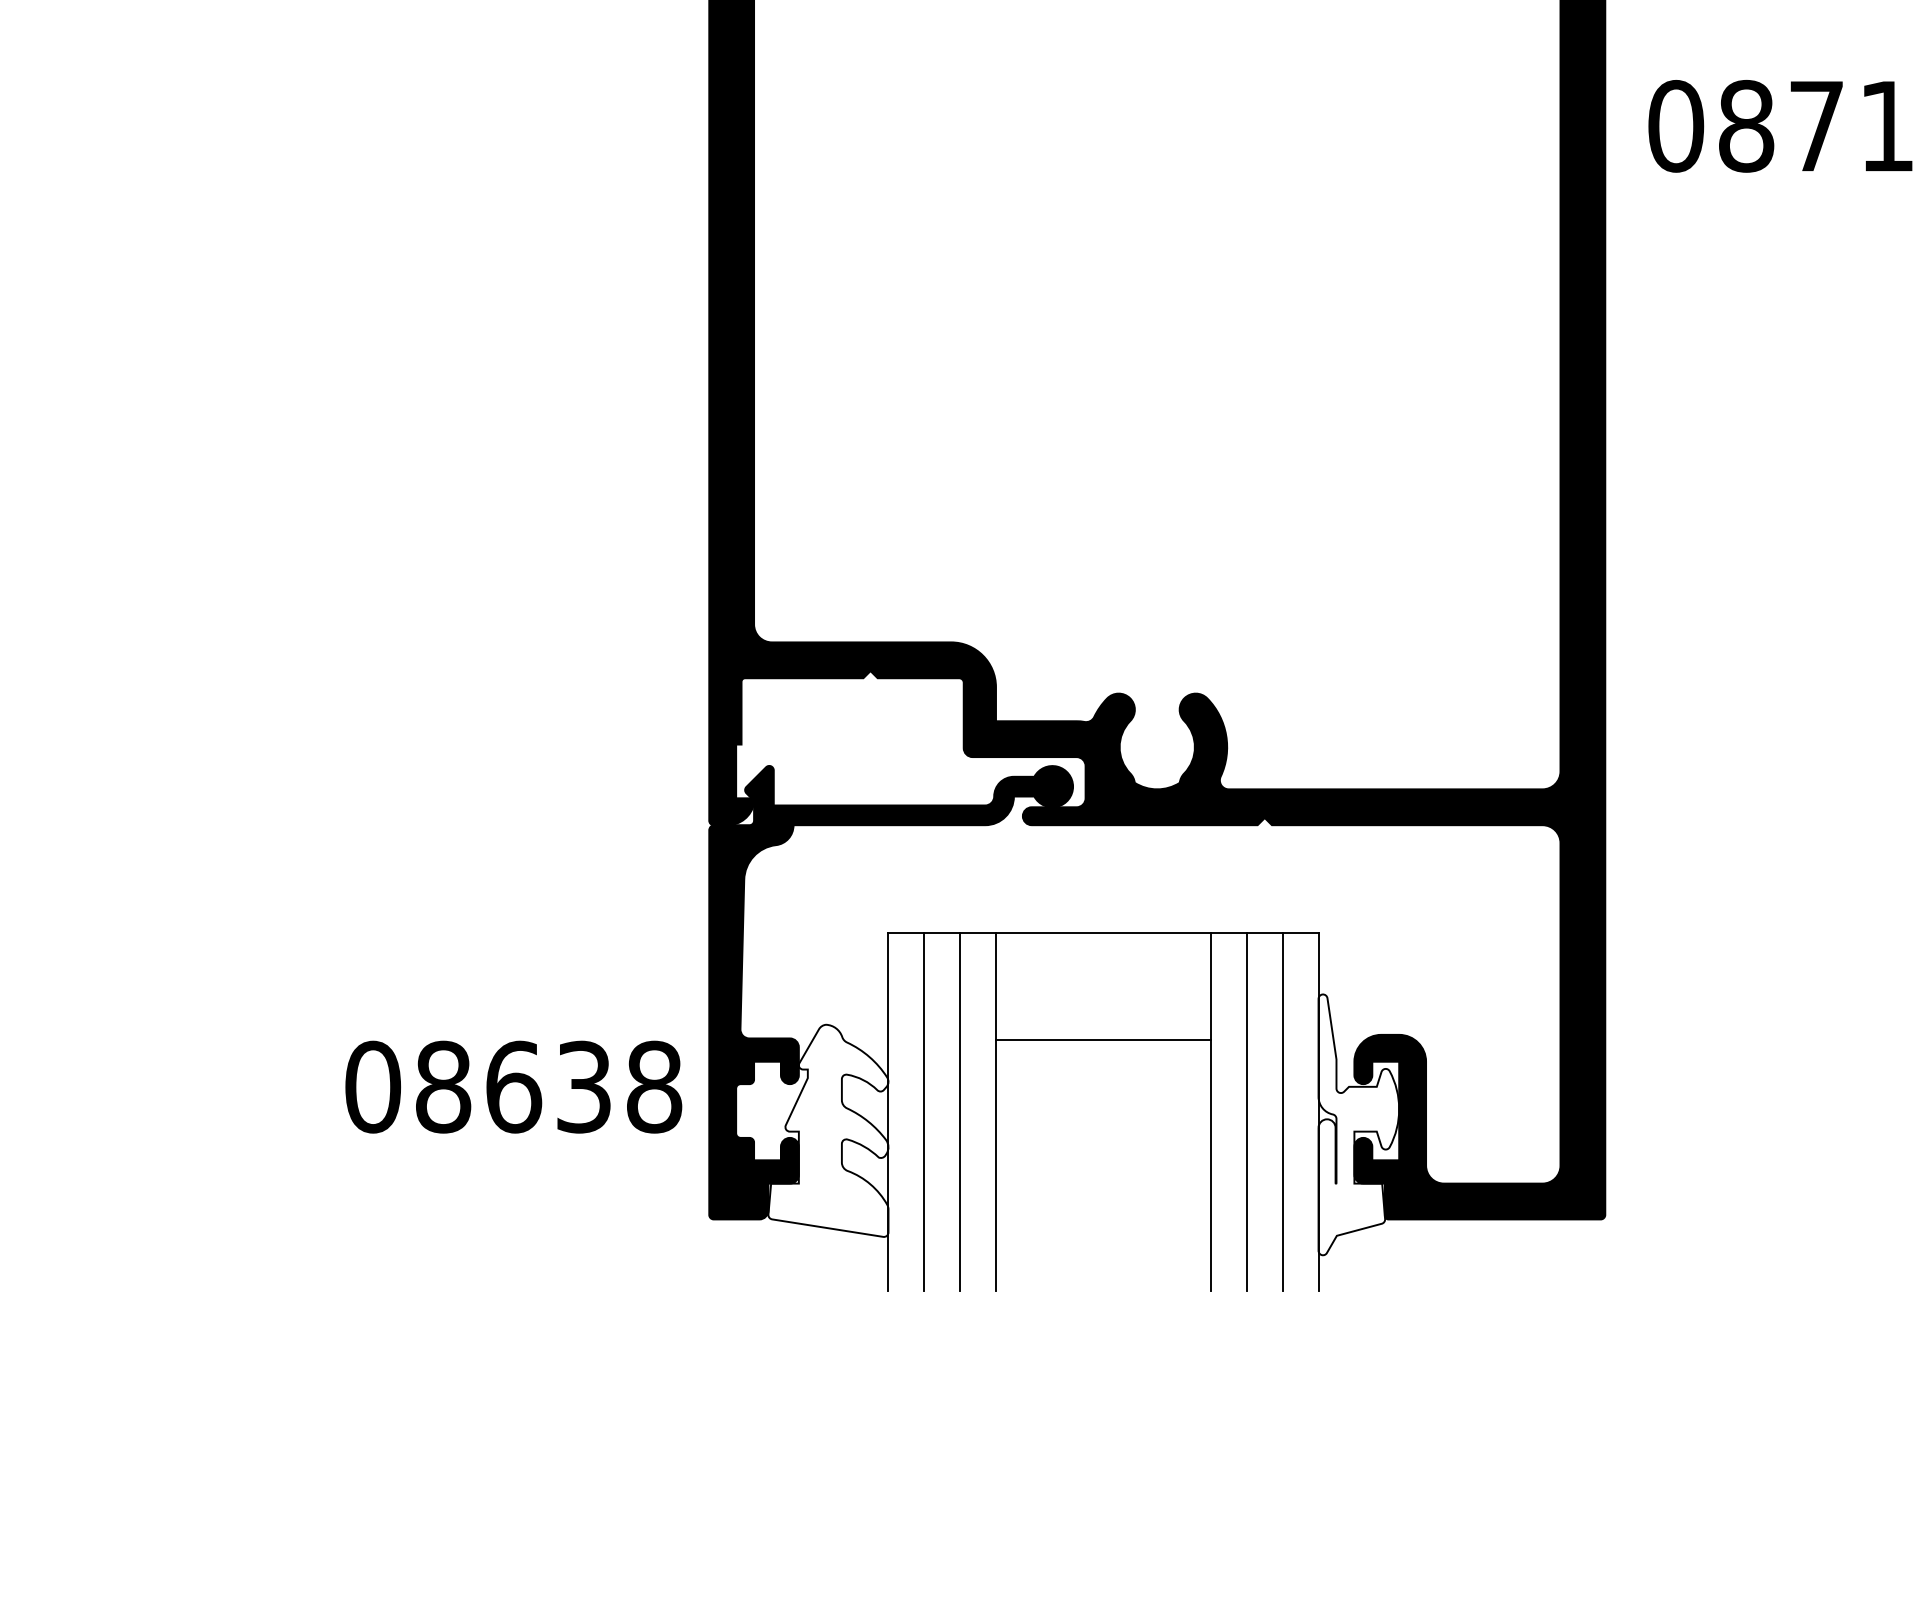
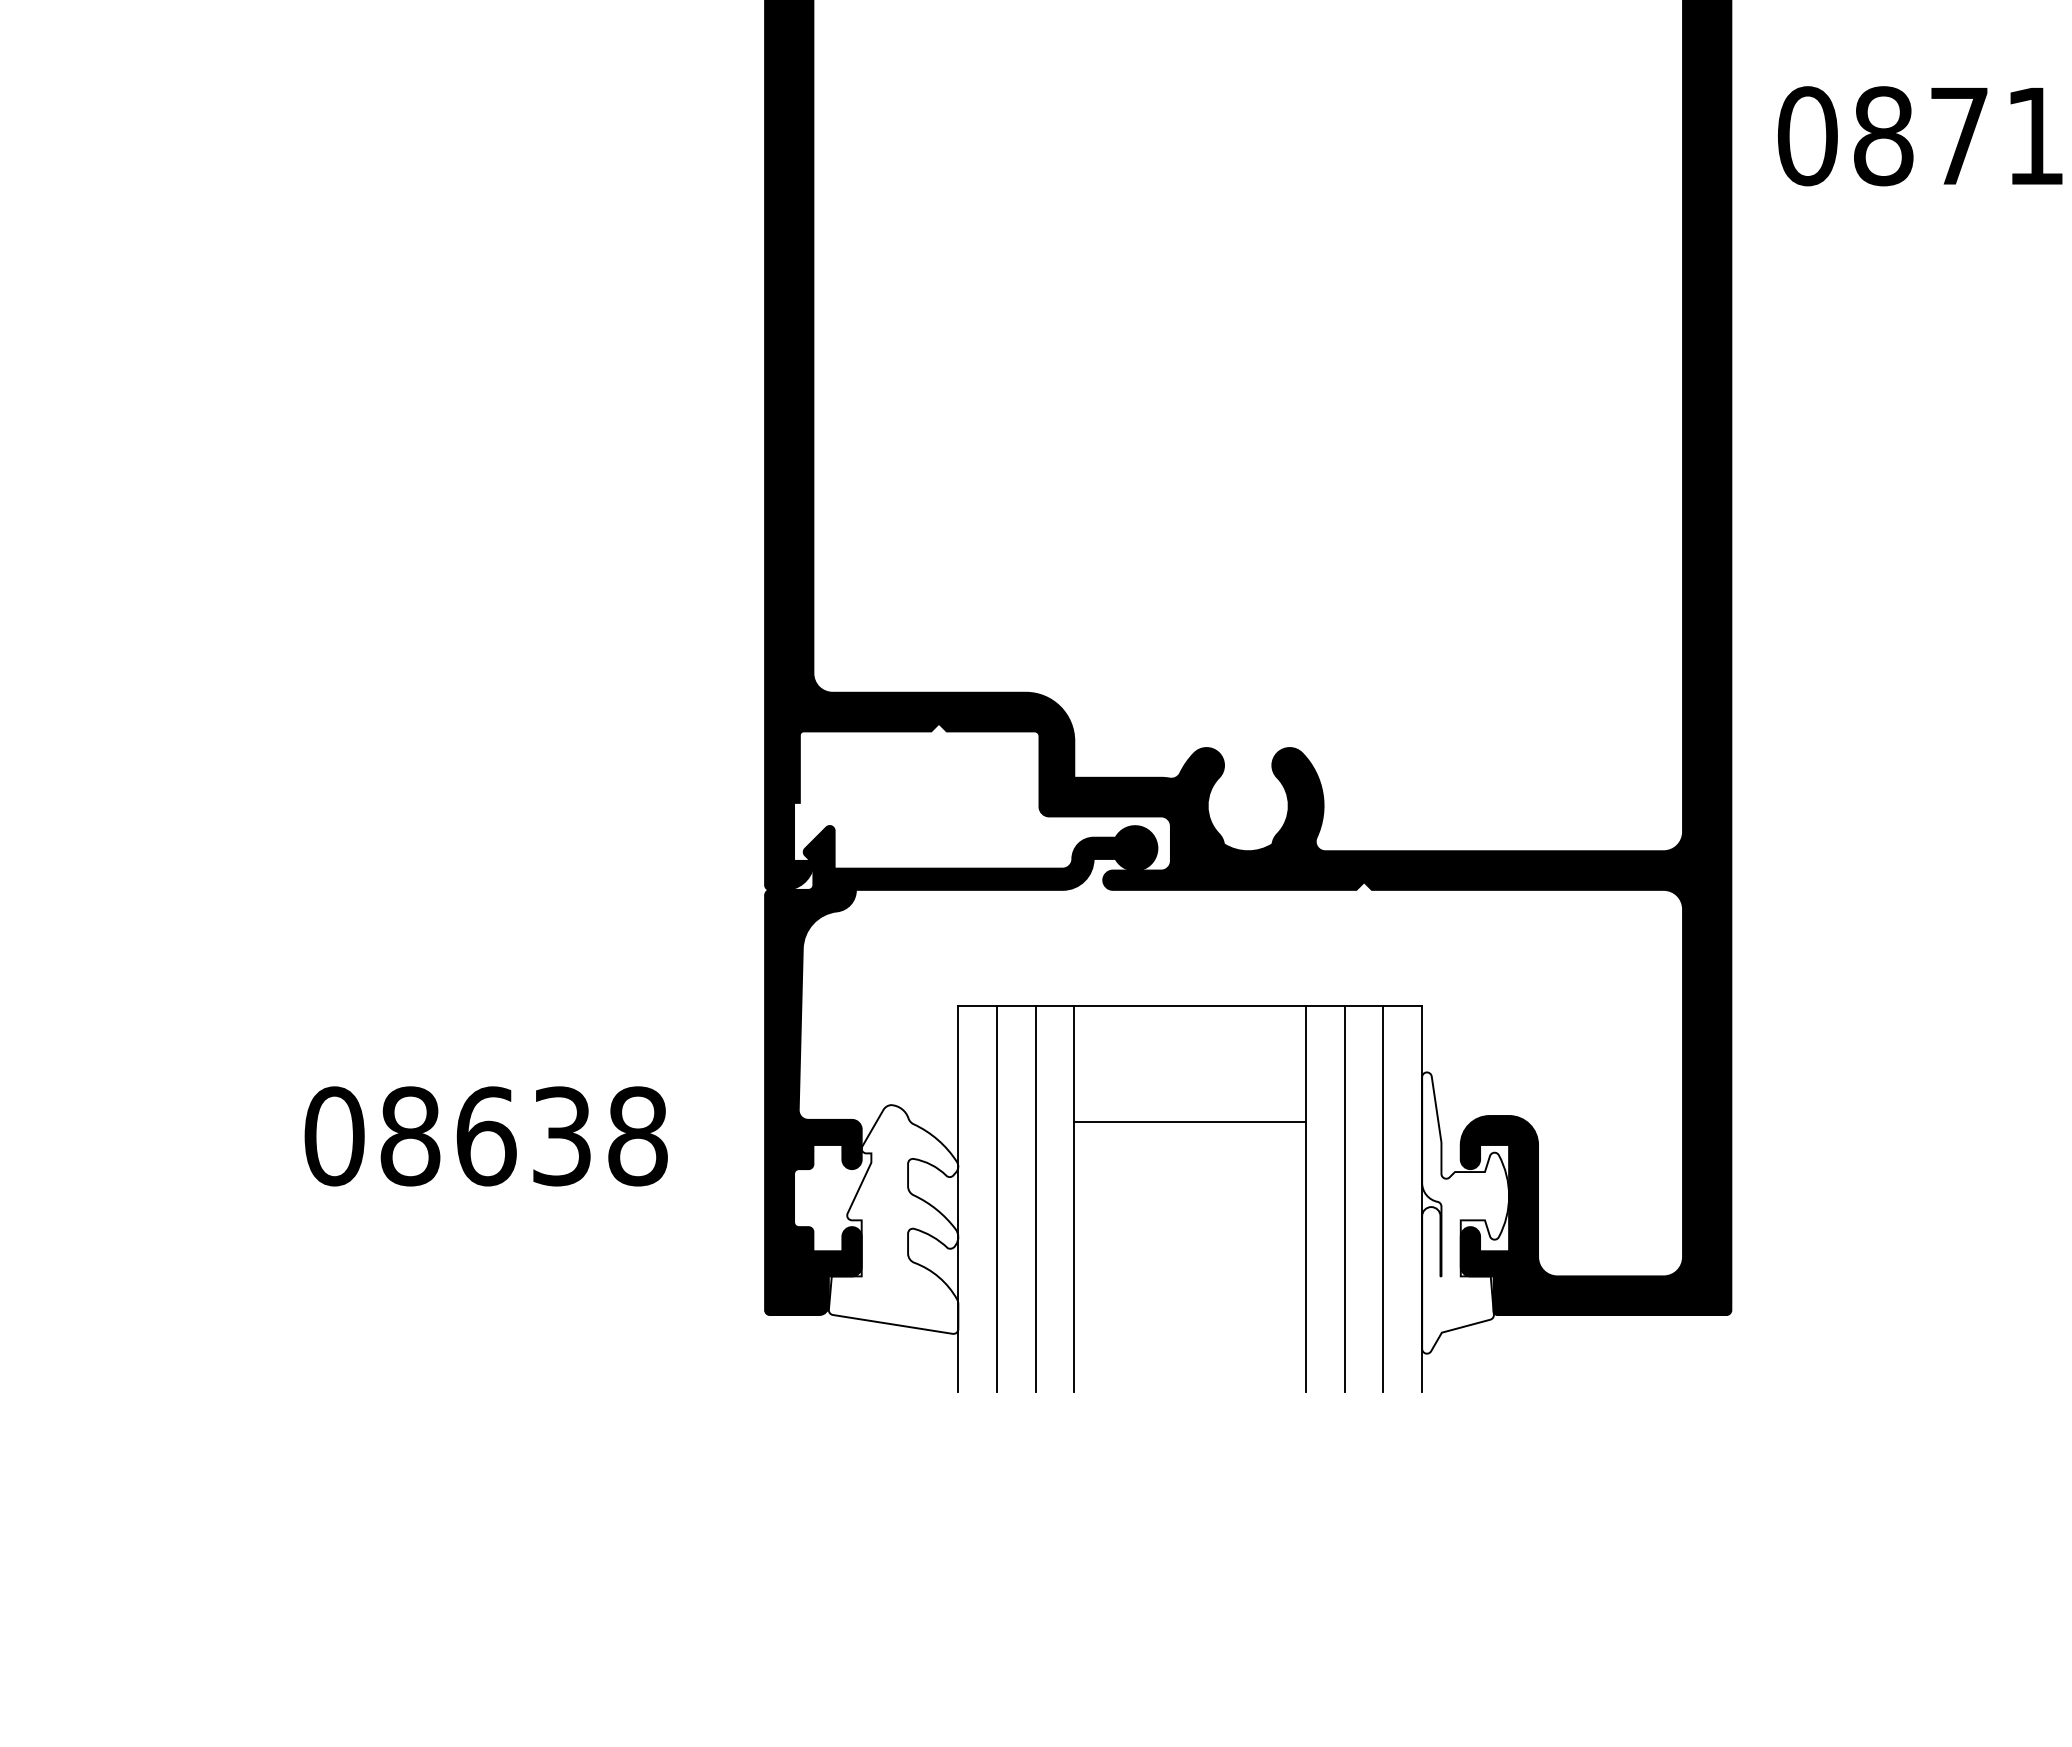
text: (513, 1087) -> (485, 1136), moved

